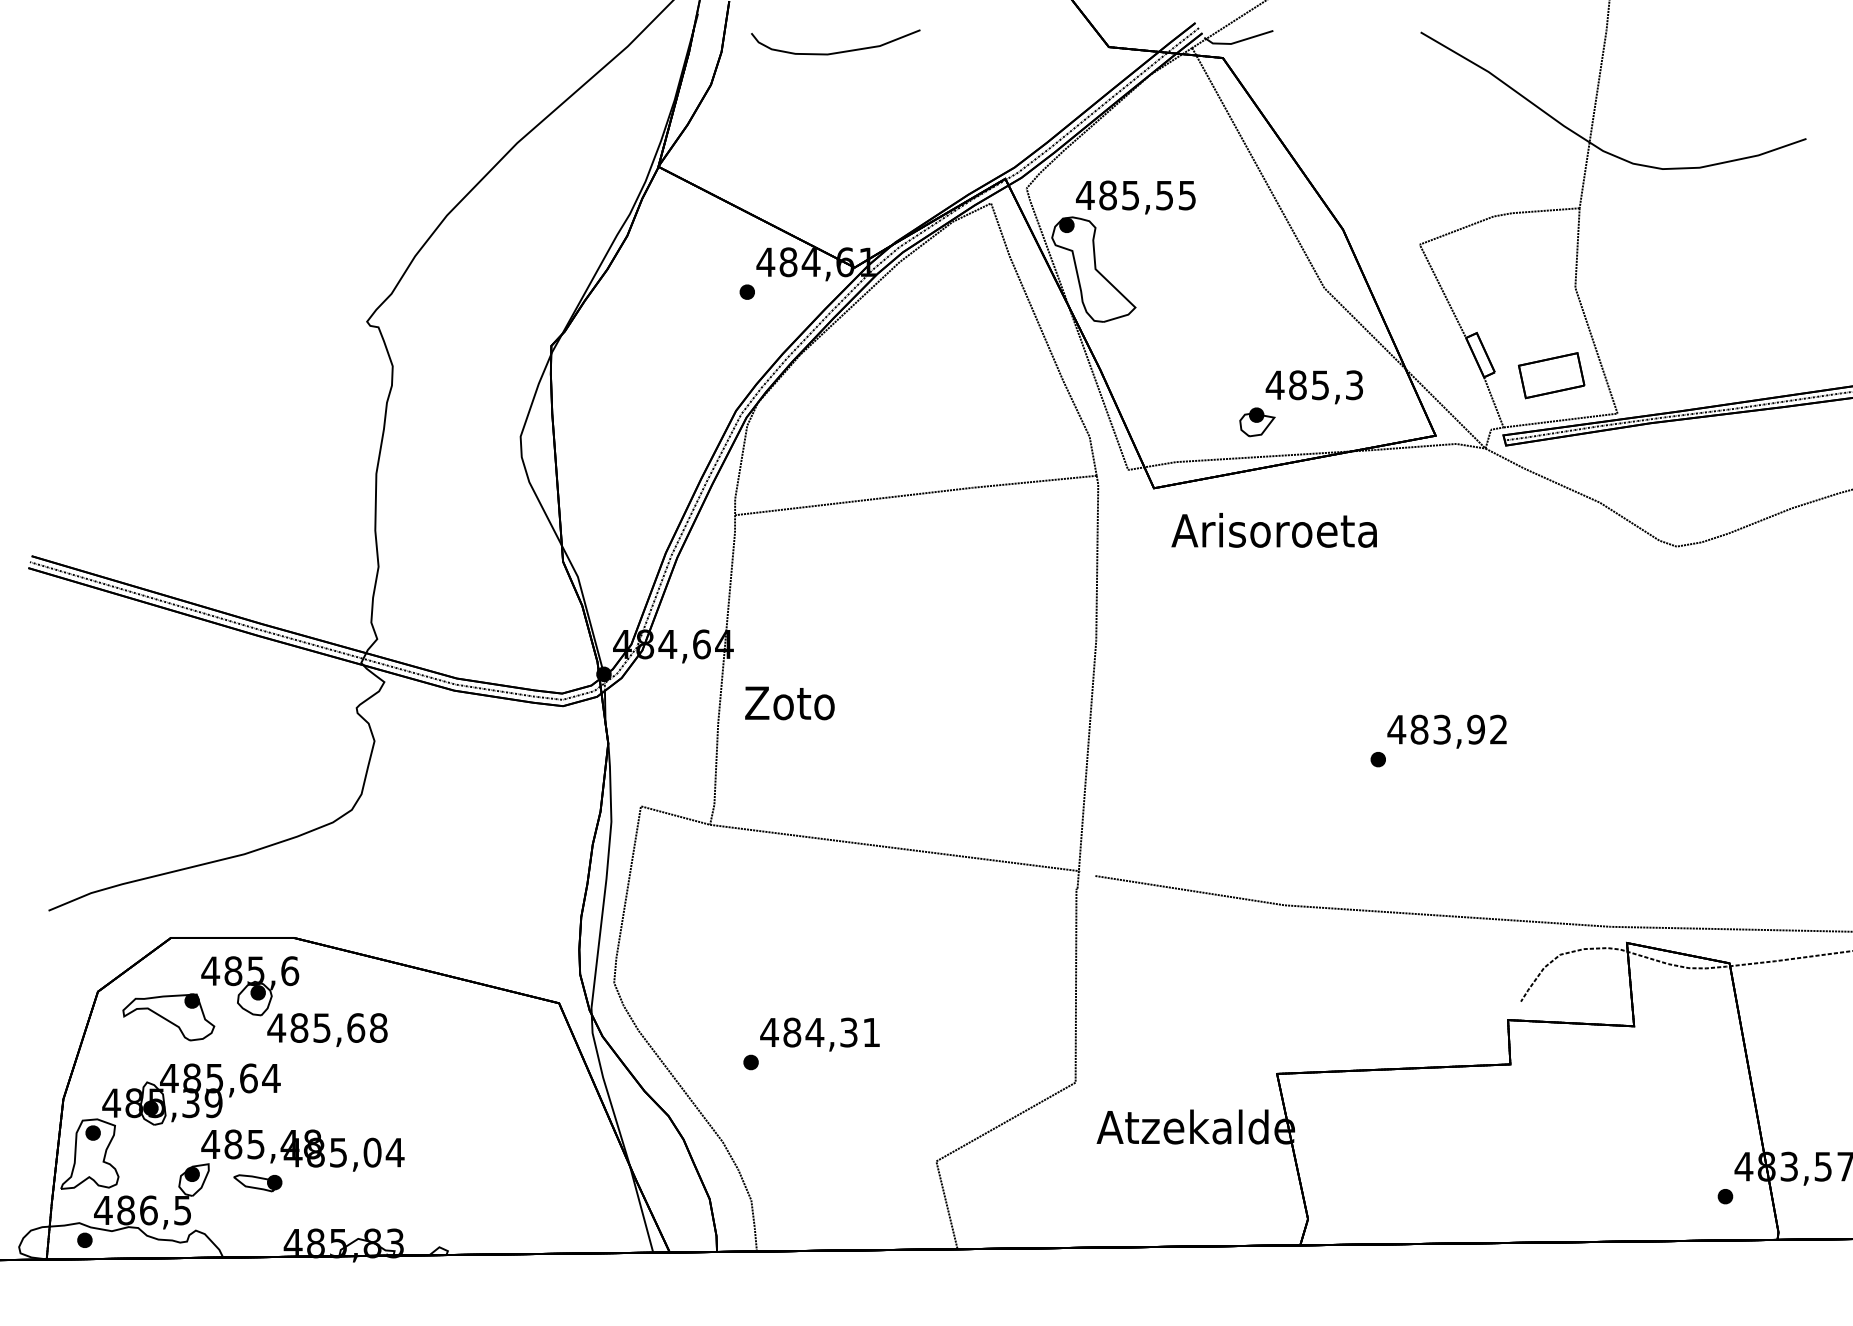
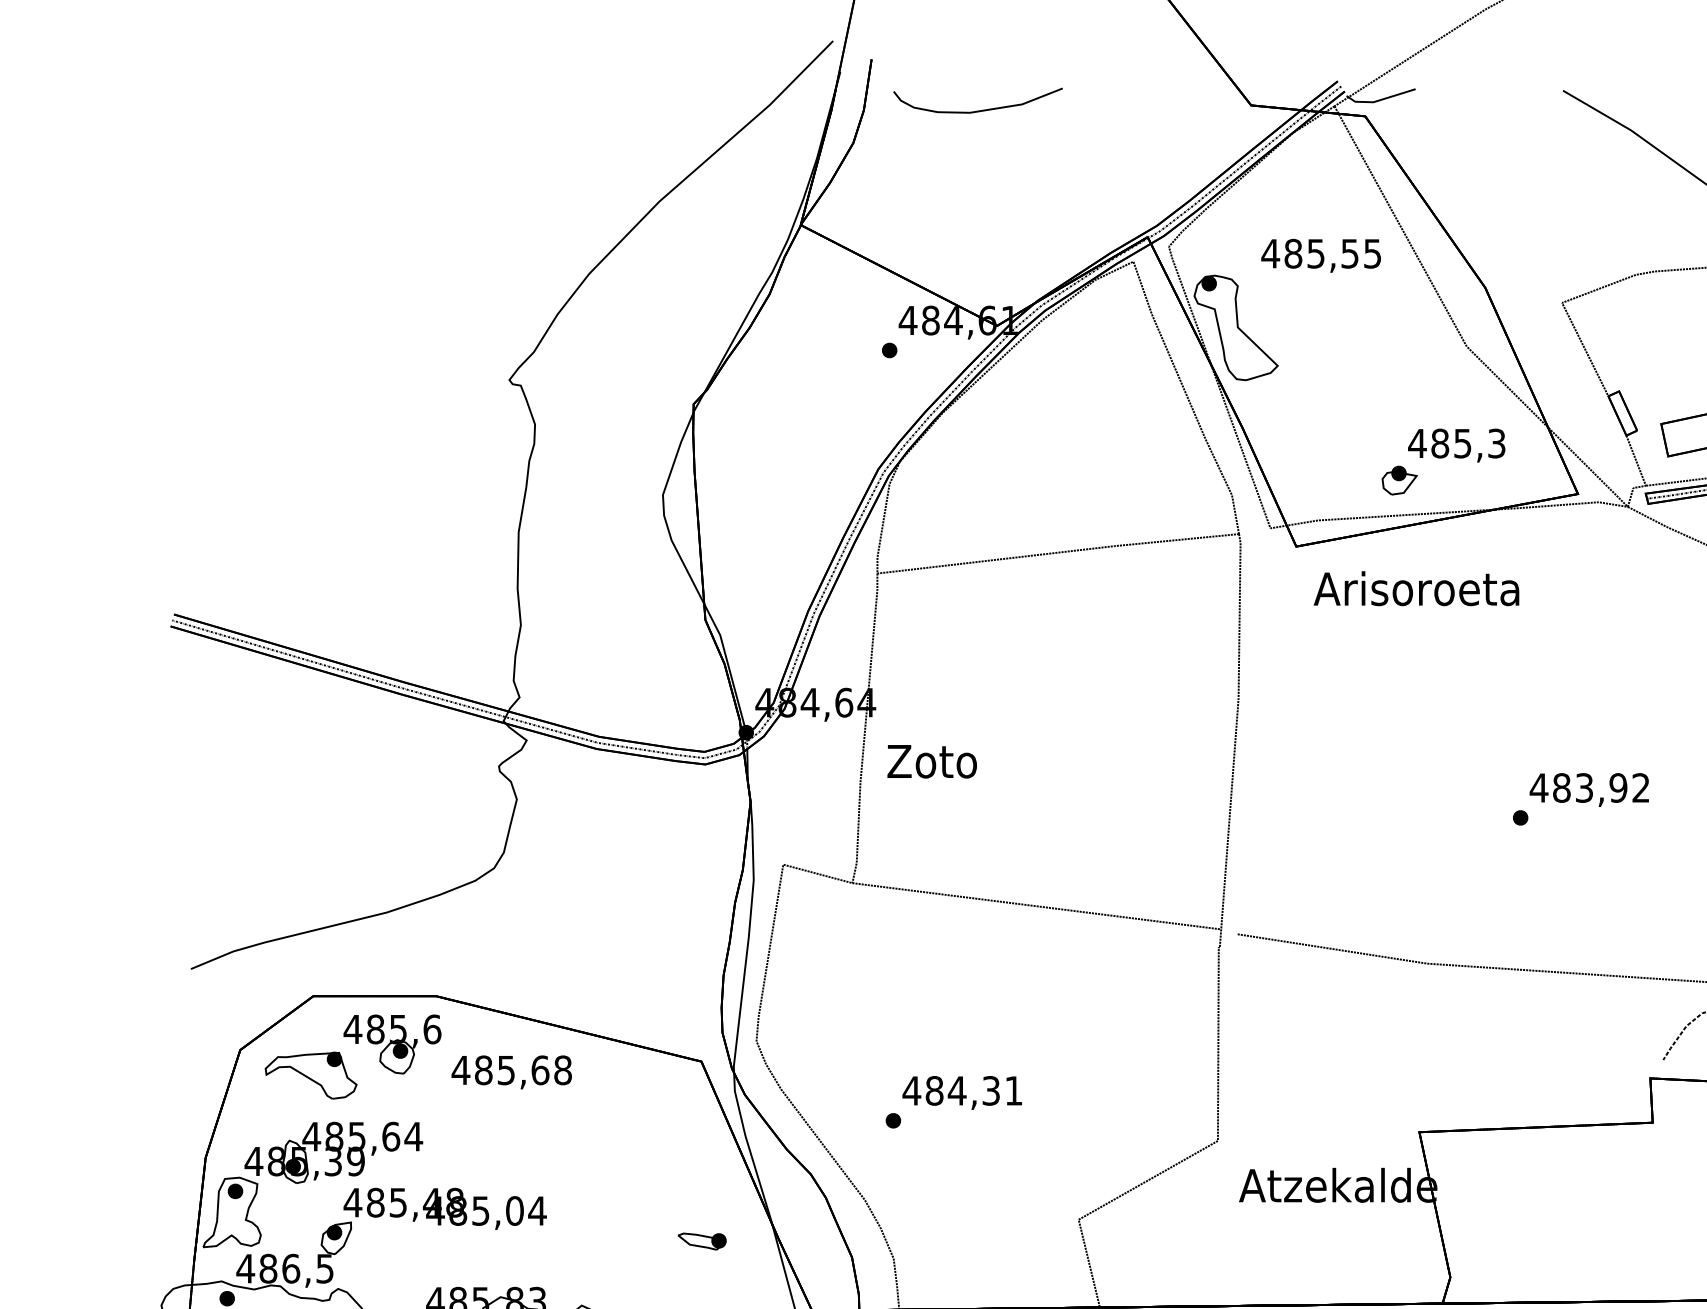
text: (1135, 197) -> (1320, 255), moved
text: (327, 1029) -> (511, 1071), moved
part: (257, 1183) -> (701, 1241), moved

